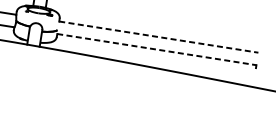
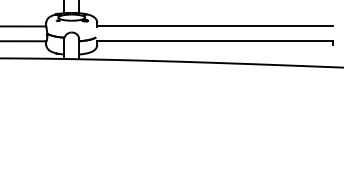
line: (158, 37) -> (215, 26), dashed -> solid
line: (156, 49) -> (215, 41), dashed -> solid

